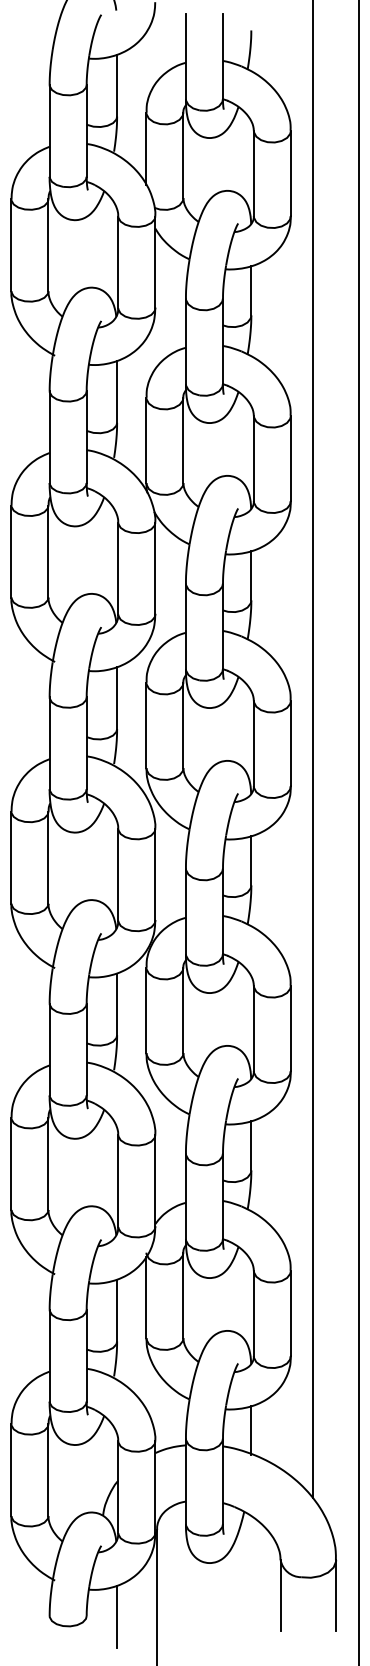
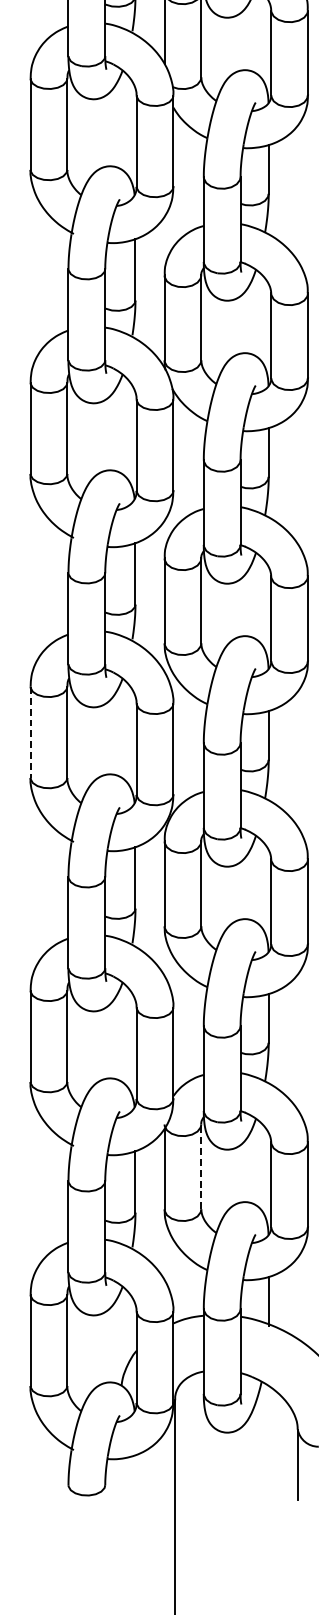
line: (11, 857) -> (30, 732), solid -> dashed
line: (183, 1295) -> (201, 1166), solid -> dashed
line: (117, 1616) -> (135, 1485), removed

